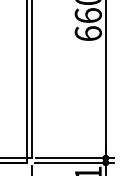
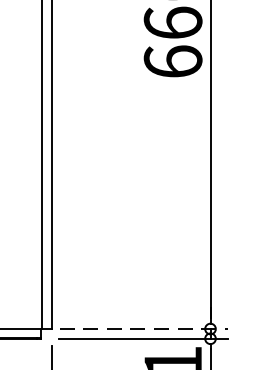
line: (75, 158) -> (145, 329), solid -> dashed

